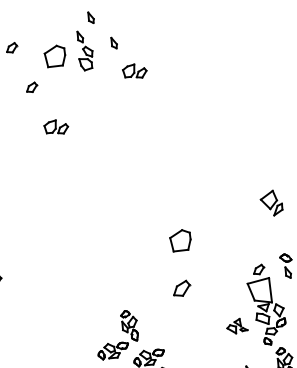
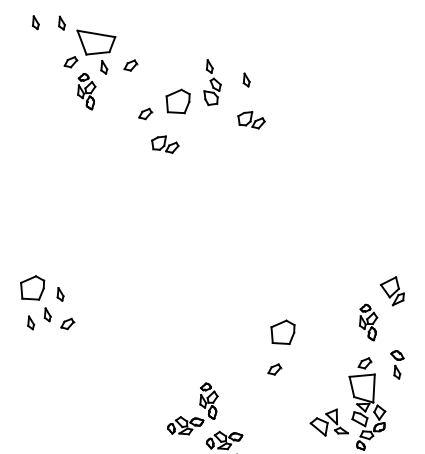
part: (90, 17) -> (225, 46), removed
part: (54, 56) -> (177, 101), moved
part: (134, 71) -> (251, 120), moved
part: (56, 127) -> (165, 144), moved
part: (255, 234) -> (368, 322), added
part: (180, 240) -> (282, 331), moved
part: (181, 288) -> (274, 369), size x0.62
part: (236, 326) -> (328, 422), size x1.67

